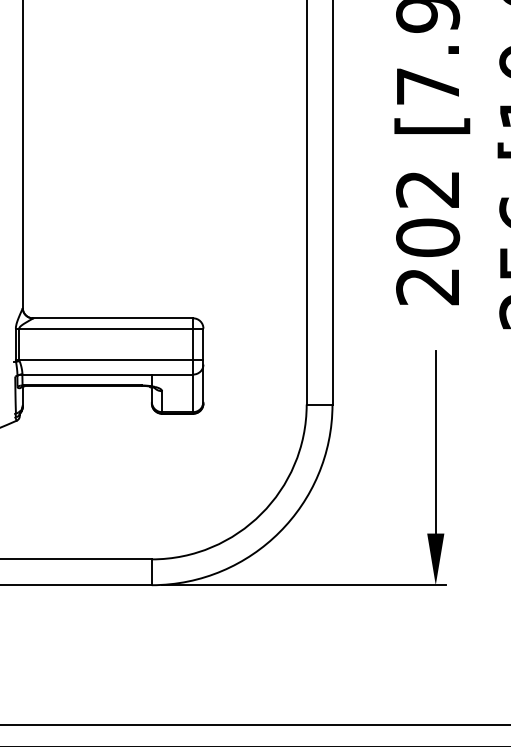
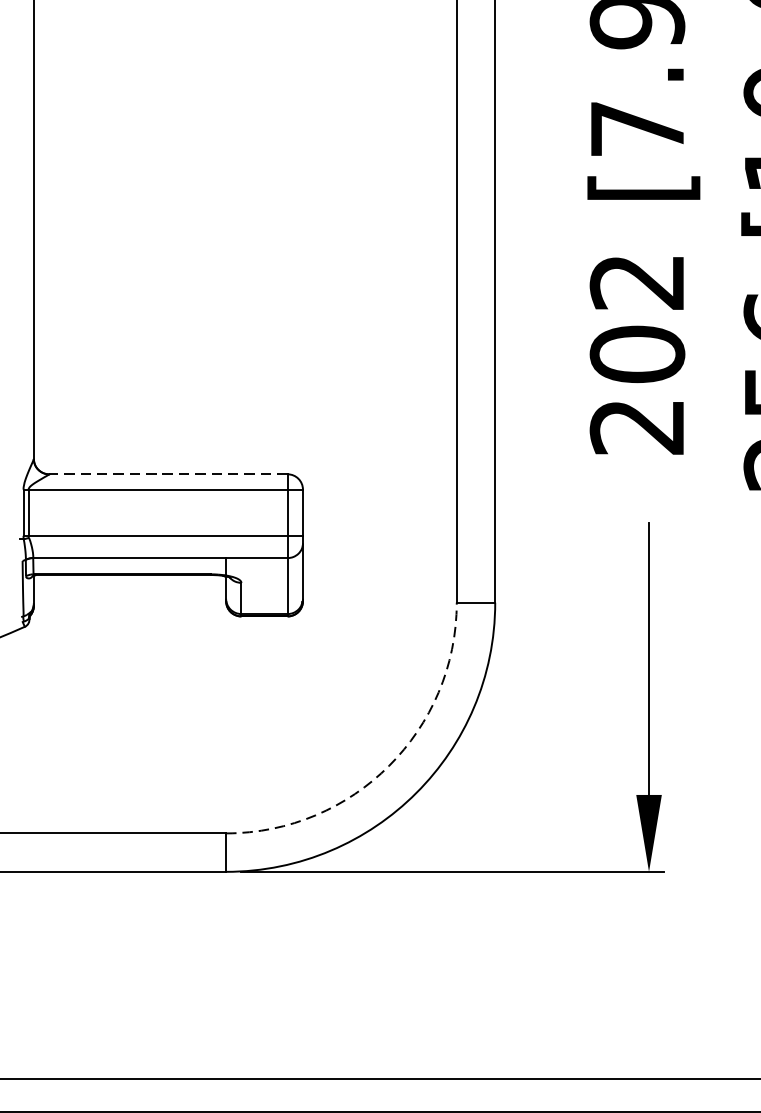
line: (112, 318) -> (167, 474), solid -> dashed
arc: (261, 514) -> (389, 766), solid -> dashed

